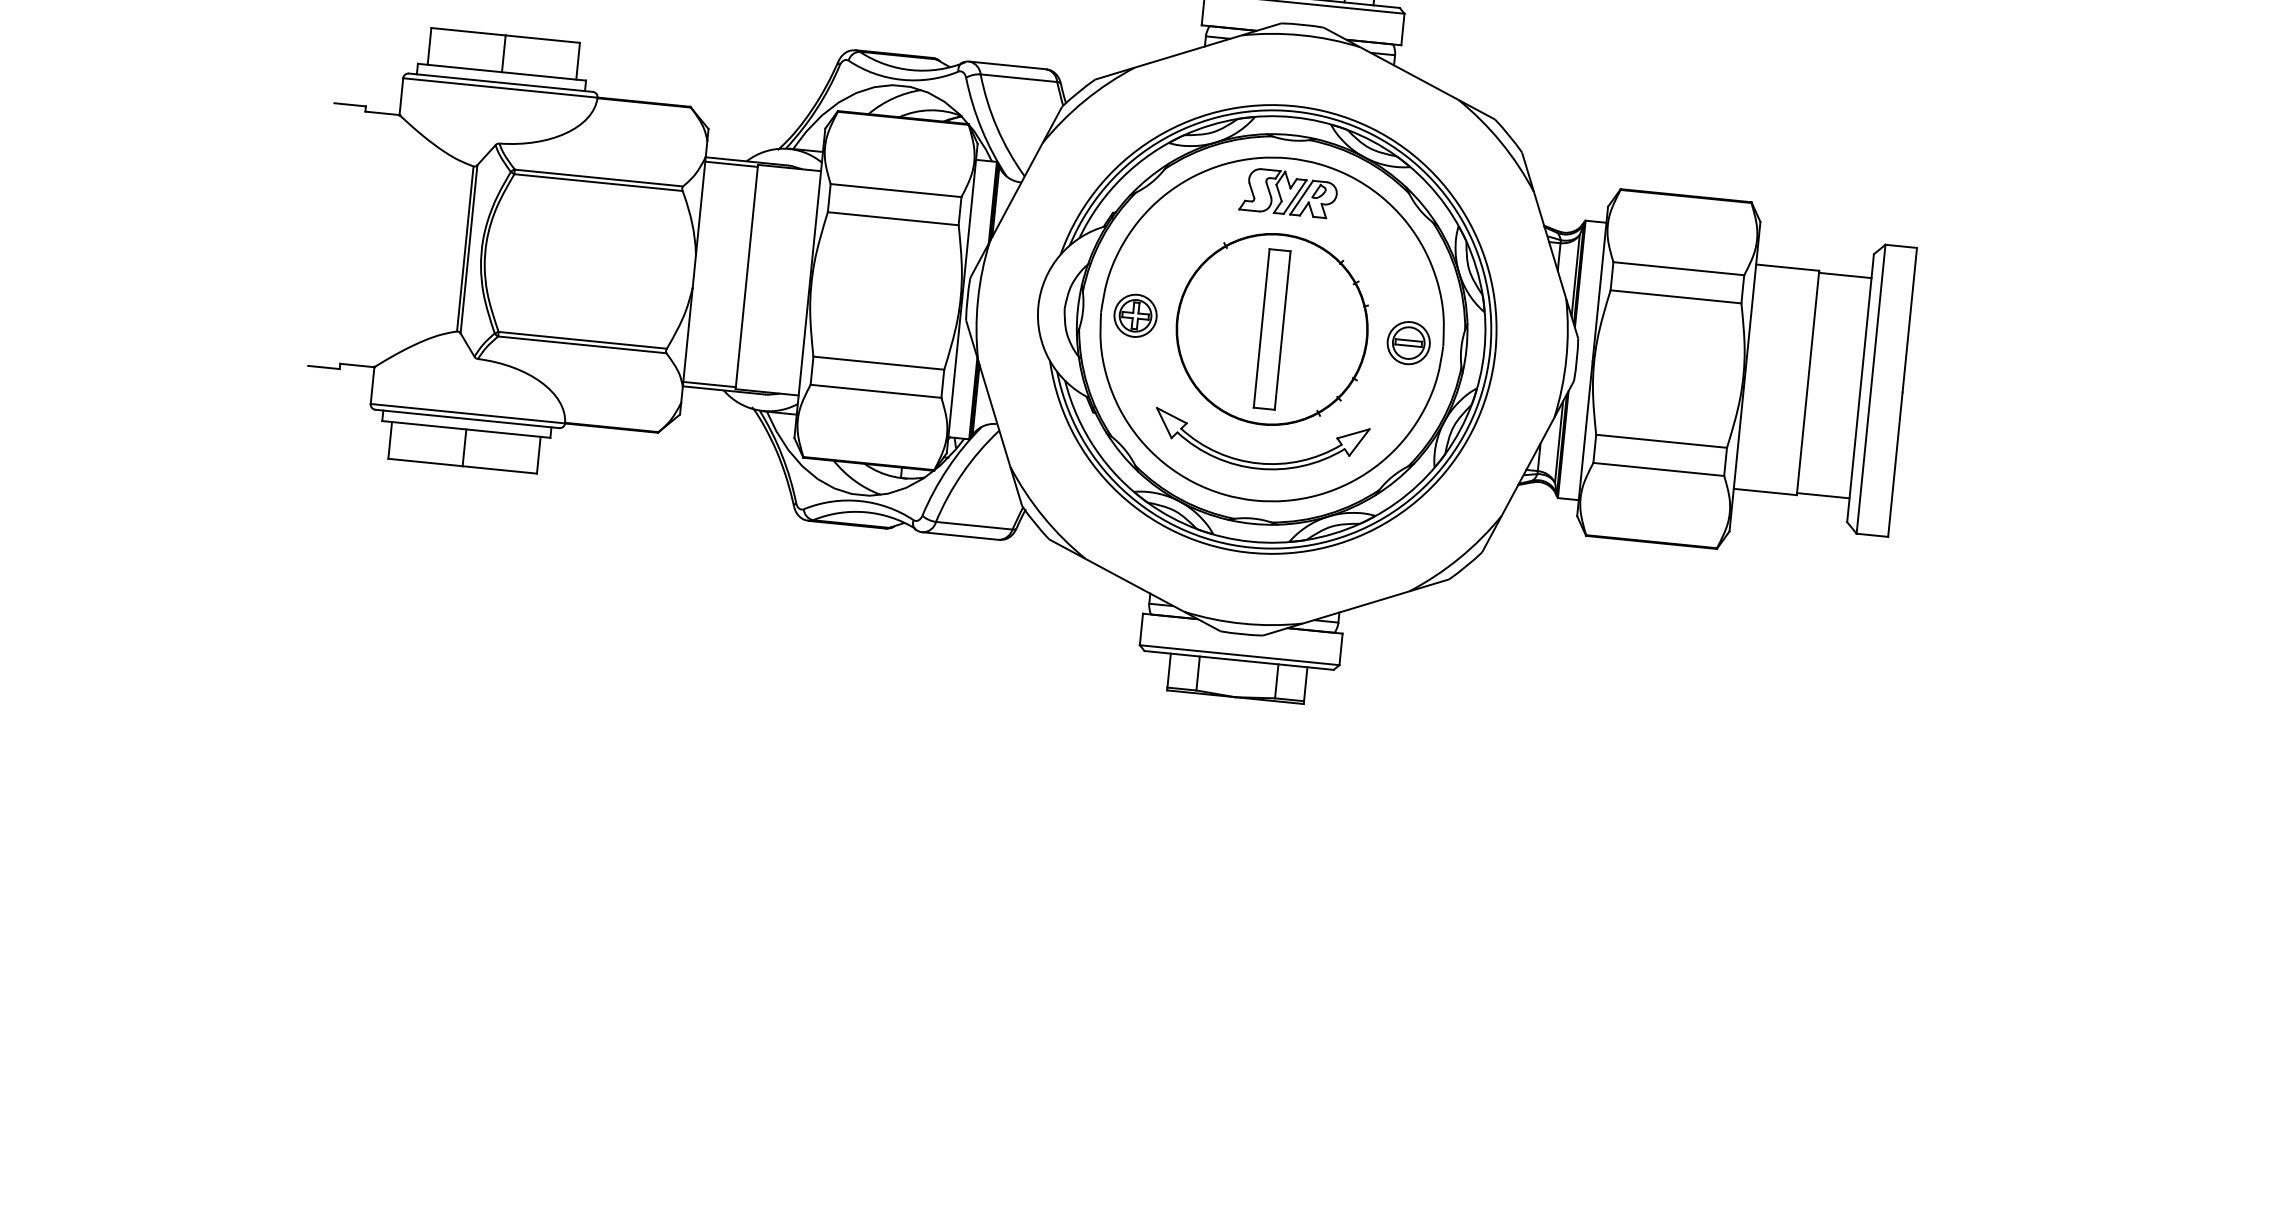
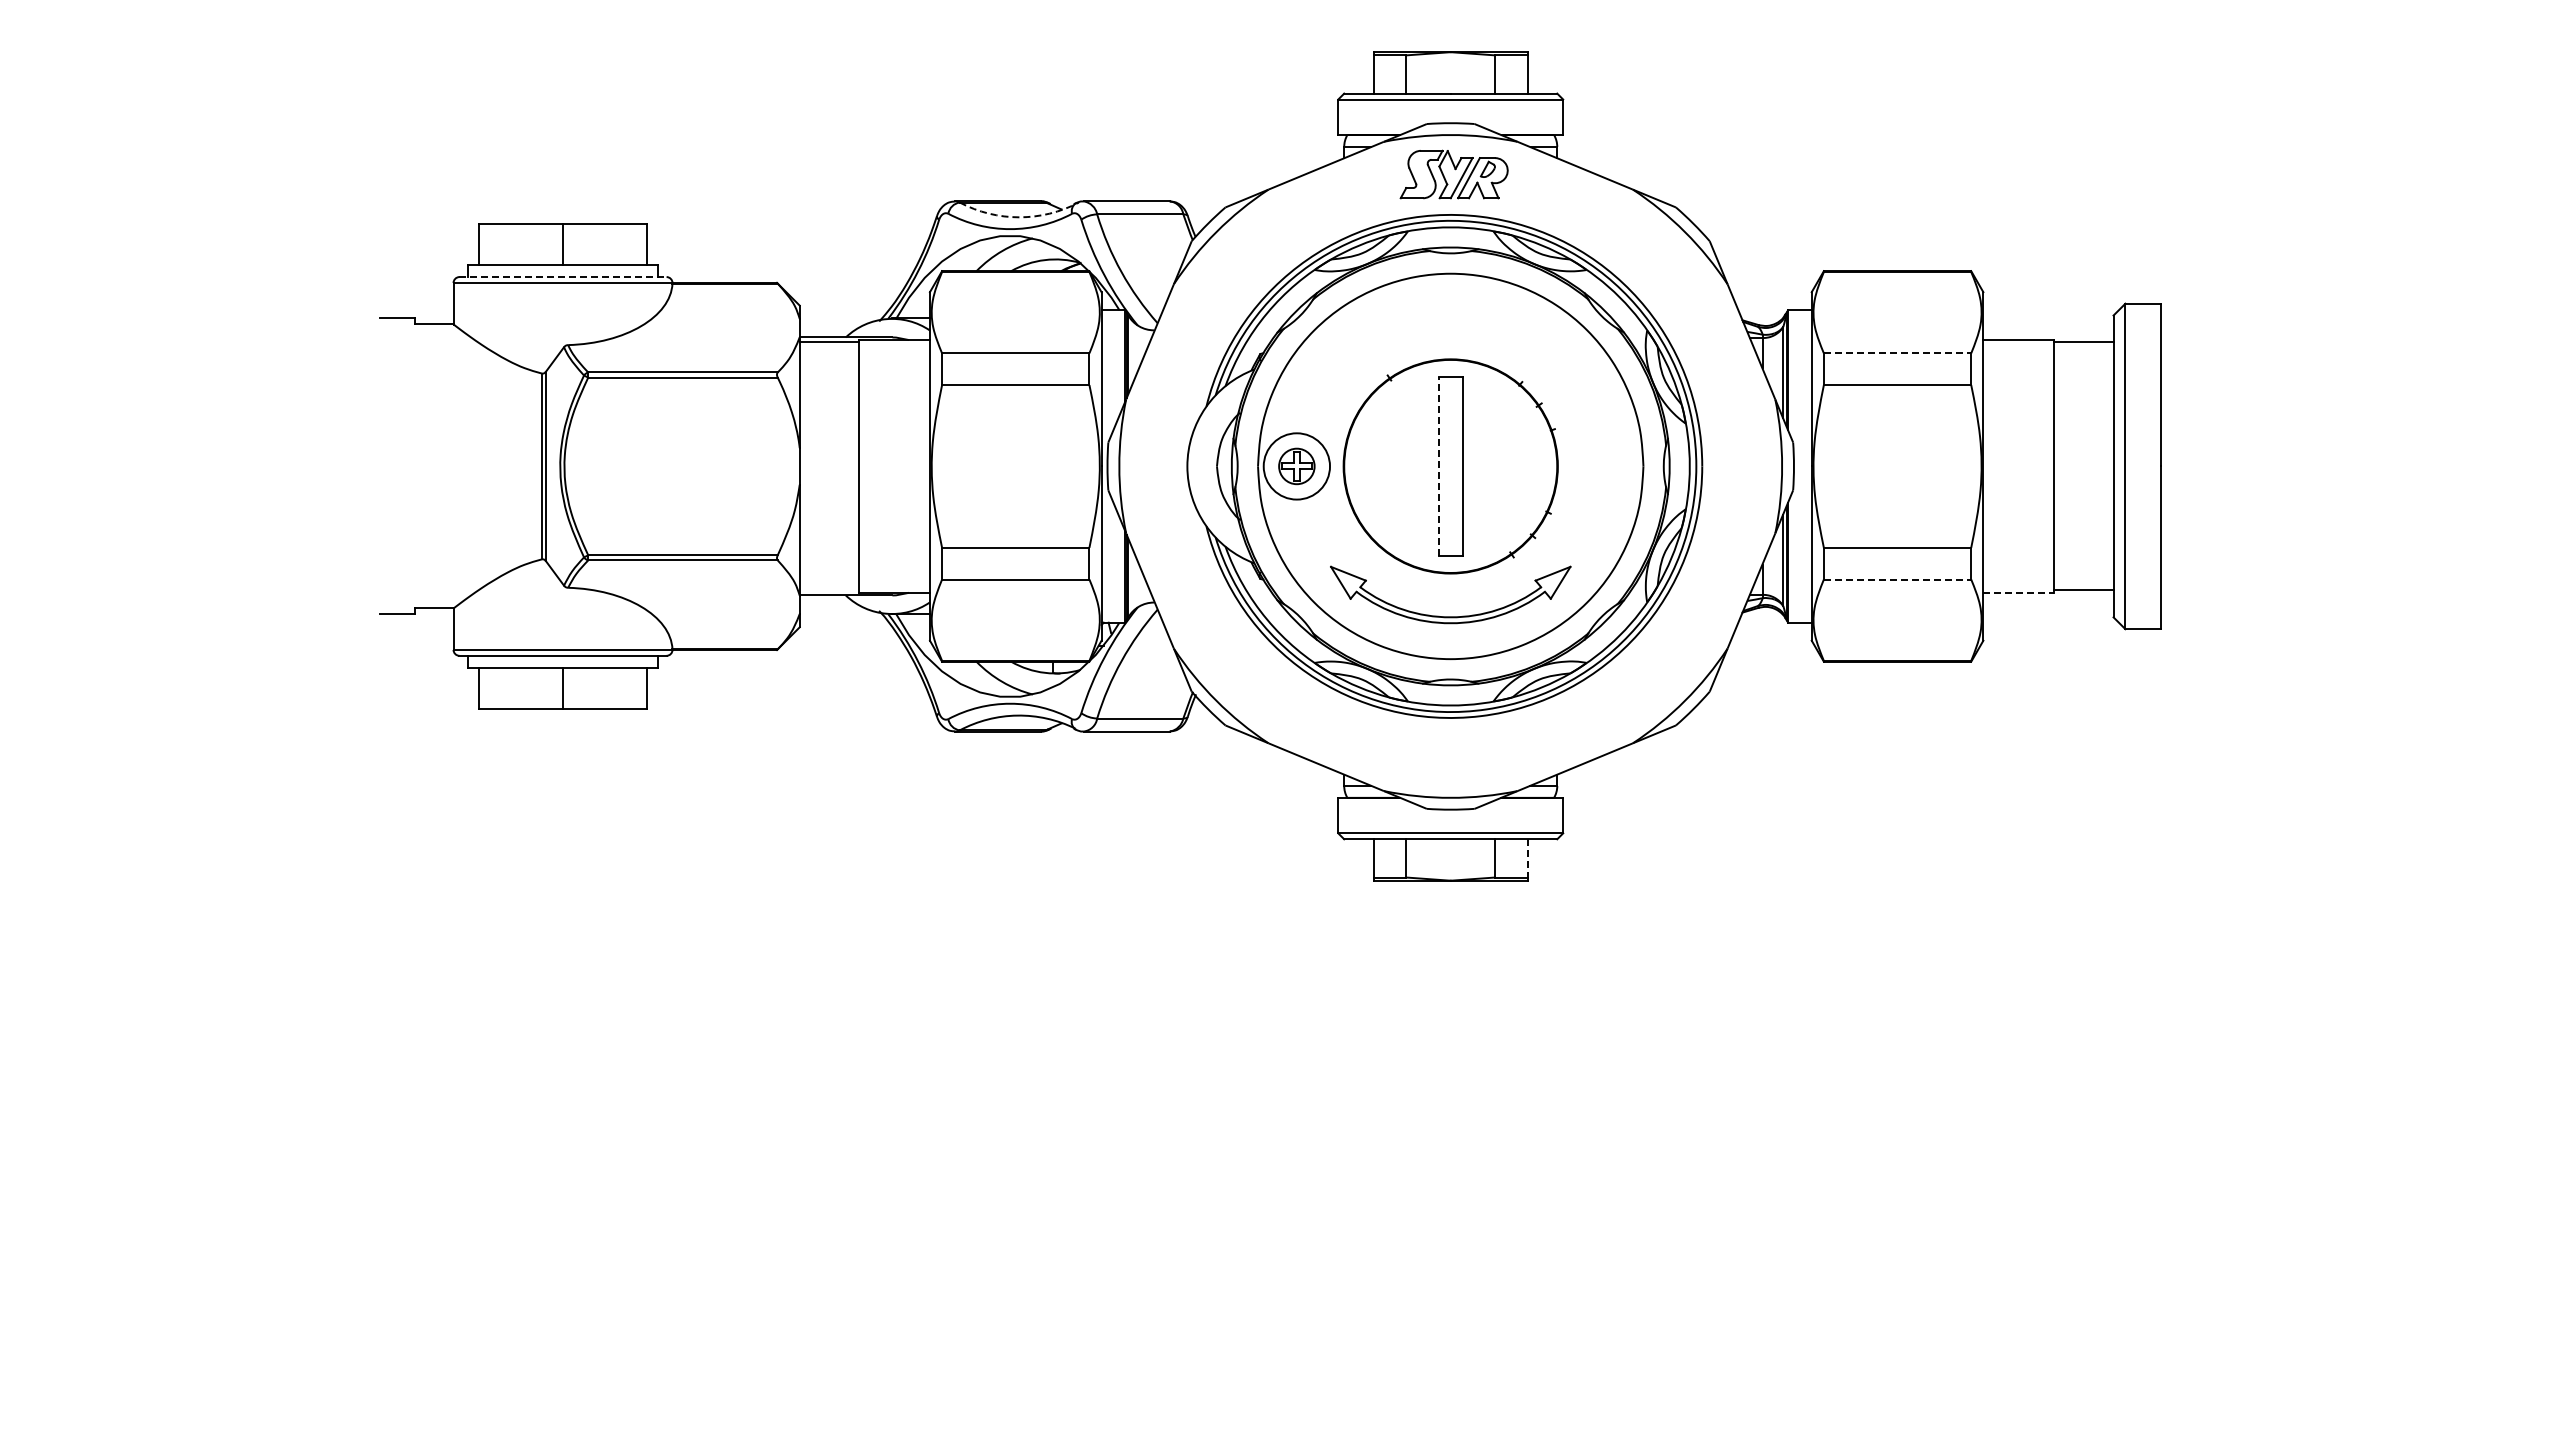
arc: (911, 70) -> (1019, 217), solid -> dashed
line: (501, 83) -> (563, 277), solid -> dashed
part: (1288, 193) -> (1453, 174), moved
line: (1678, 268) -> (1897, 353), solid -> dashed
circle: (1135, 315) -> (1296, 466), size x1.4
line: (1261, 327) -> (1438, 465), solid -> dashed
part: (1408, 342) -> (1604, 465), removed
line: (708, 384) -> (828, 590), removed
line: (1658, 469) -> (1897, 579), solid -> dashed
line: (1765, 491) -> (2018, 592), solid -> dashed
line: (1305, 684) -> (1527, 858), solid -> dashed

